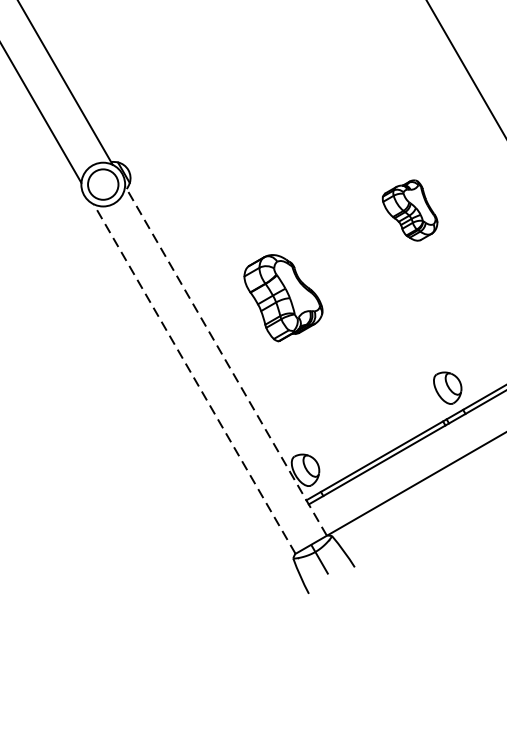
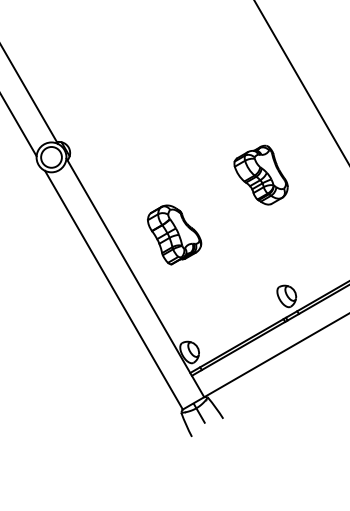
part: (409, 209) -> (260, 174), size x1.43
line: (226, 360) -> (135, 277), dashed -> solid
line: (194, 379) -> (113, 290), dashed -> solid

